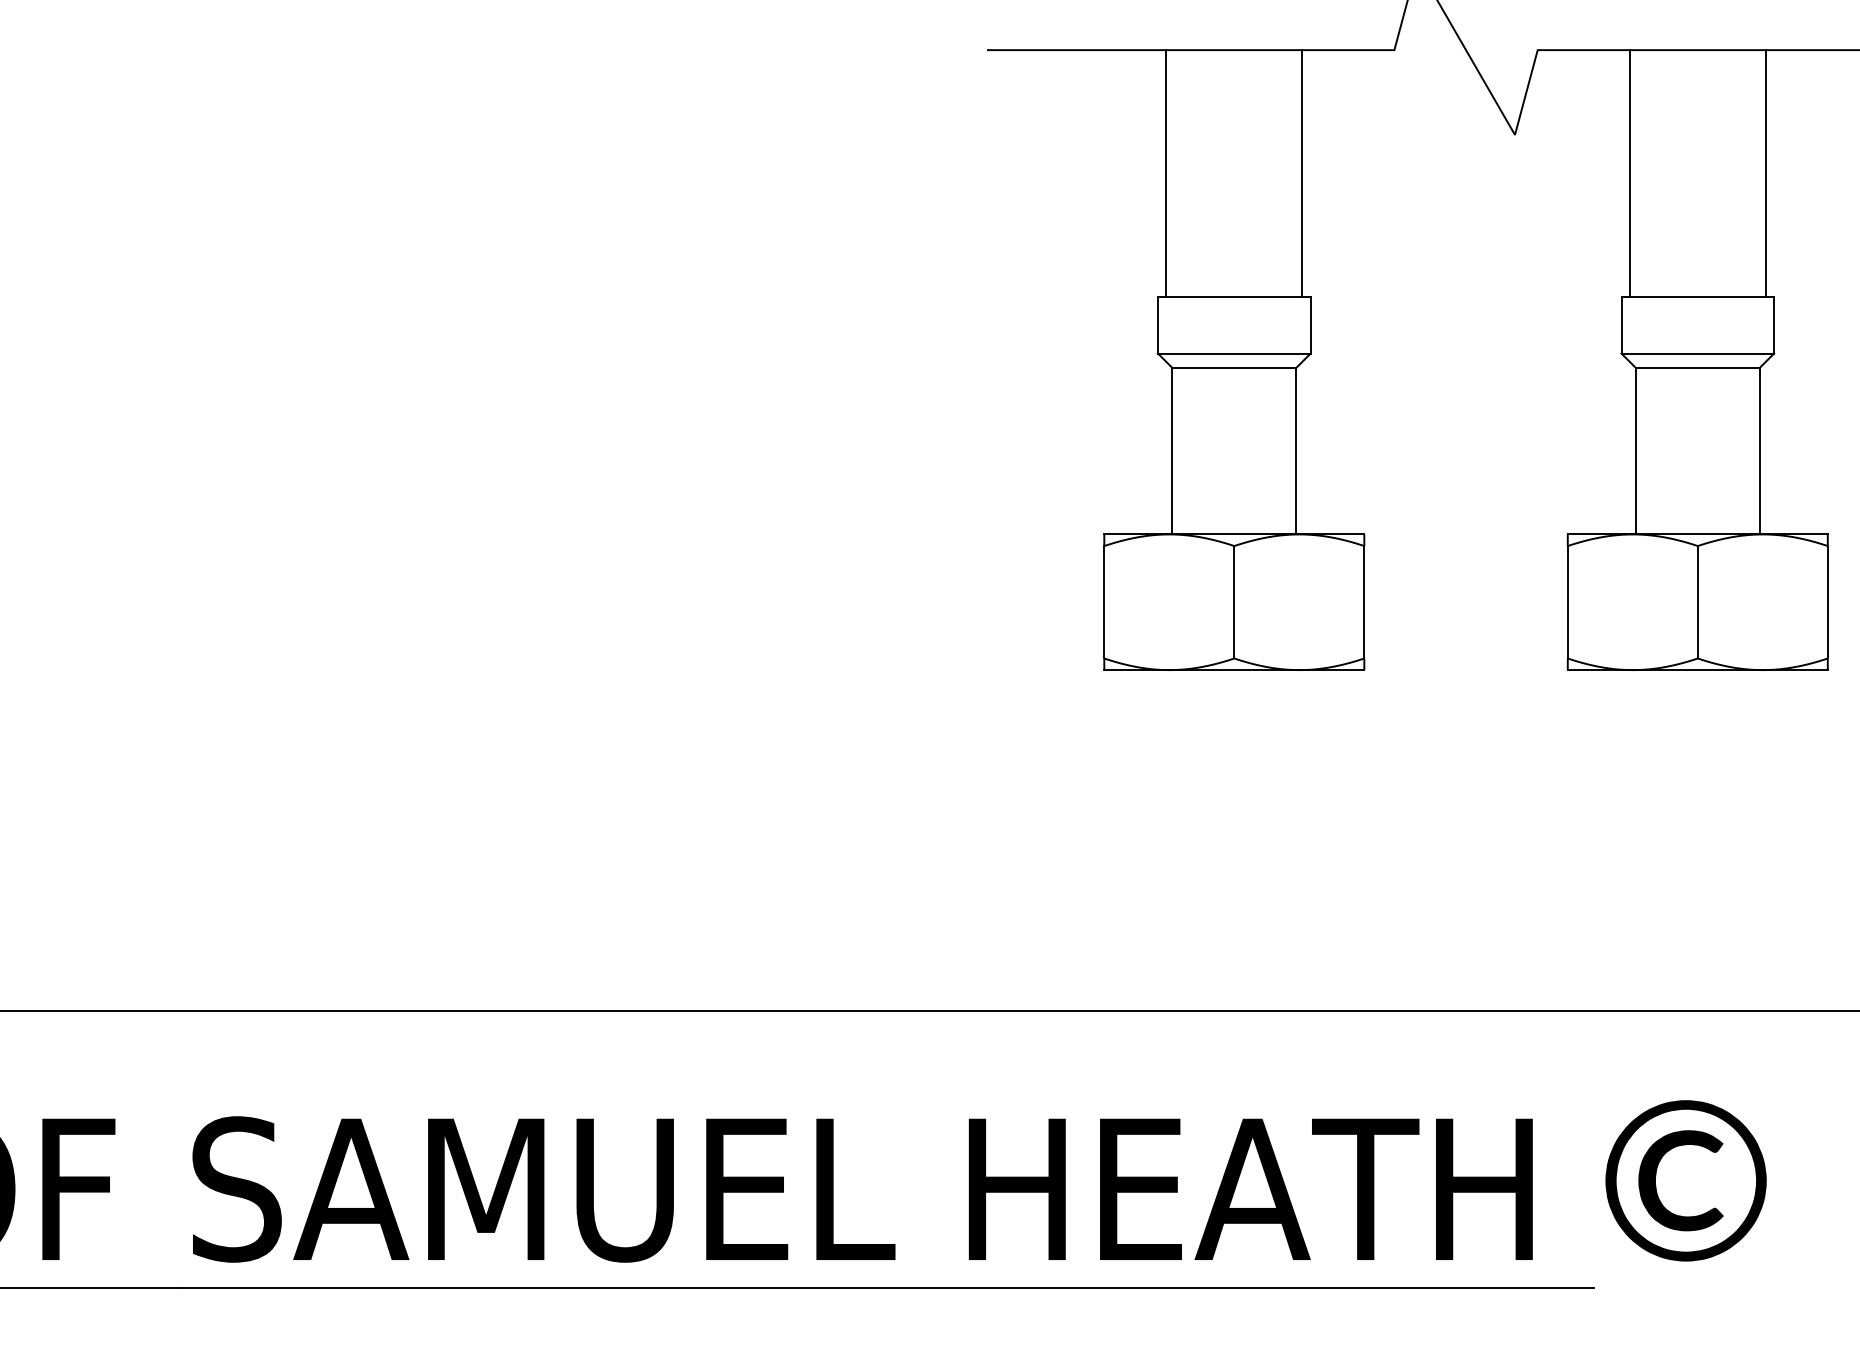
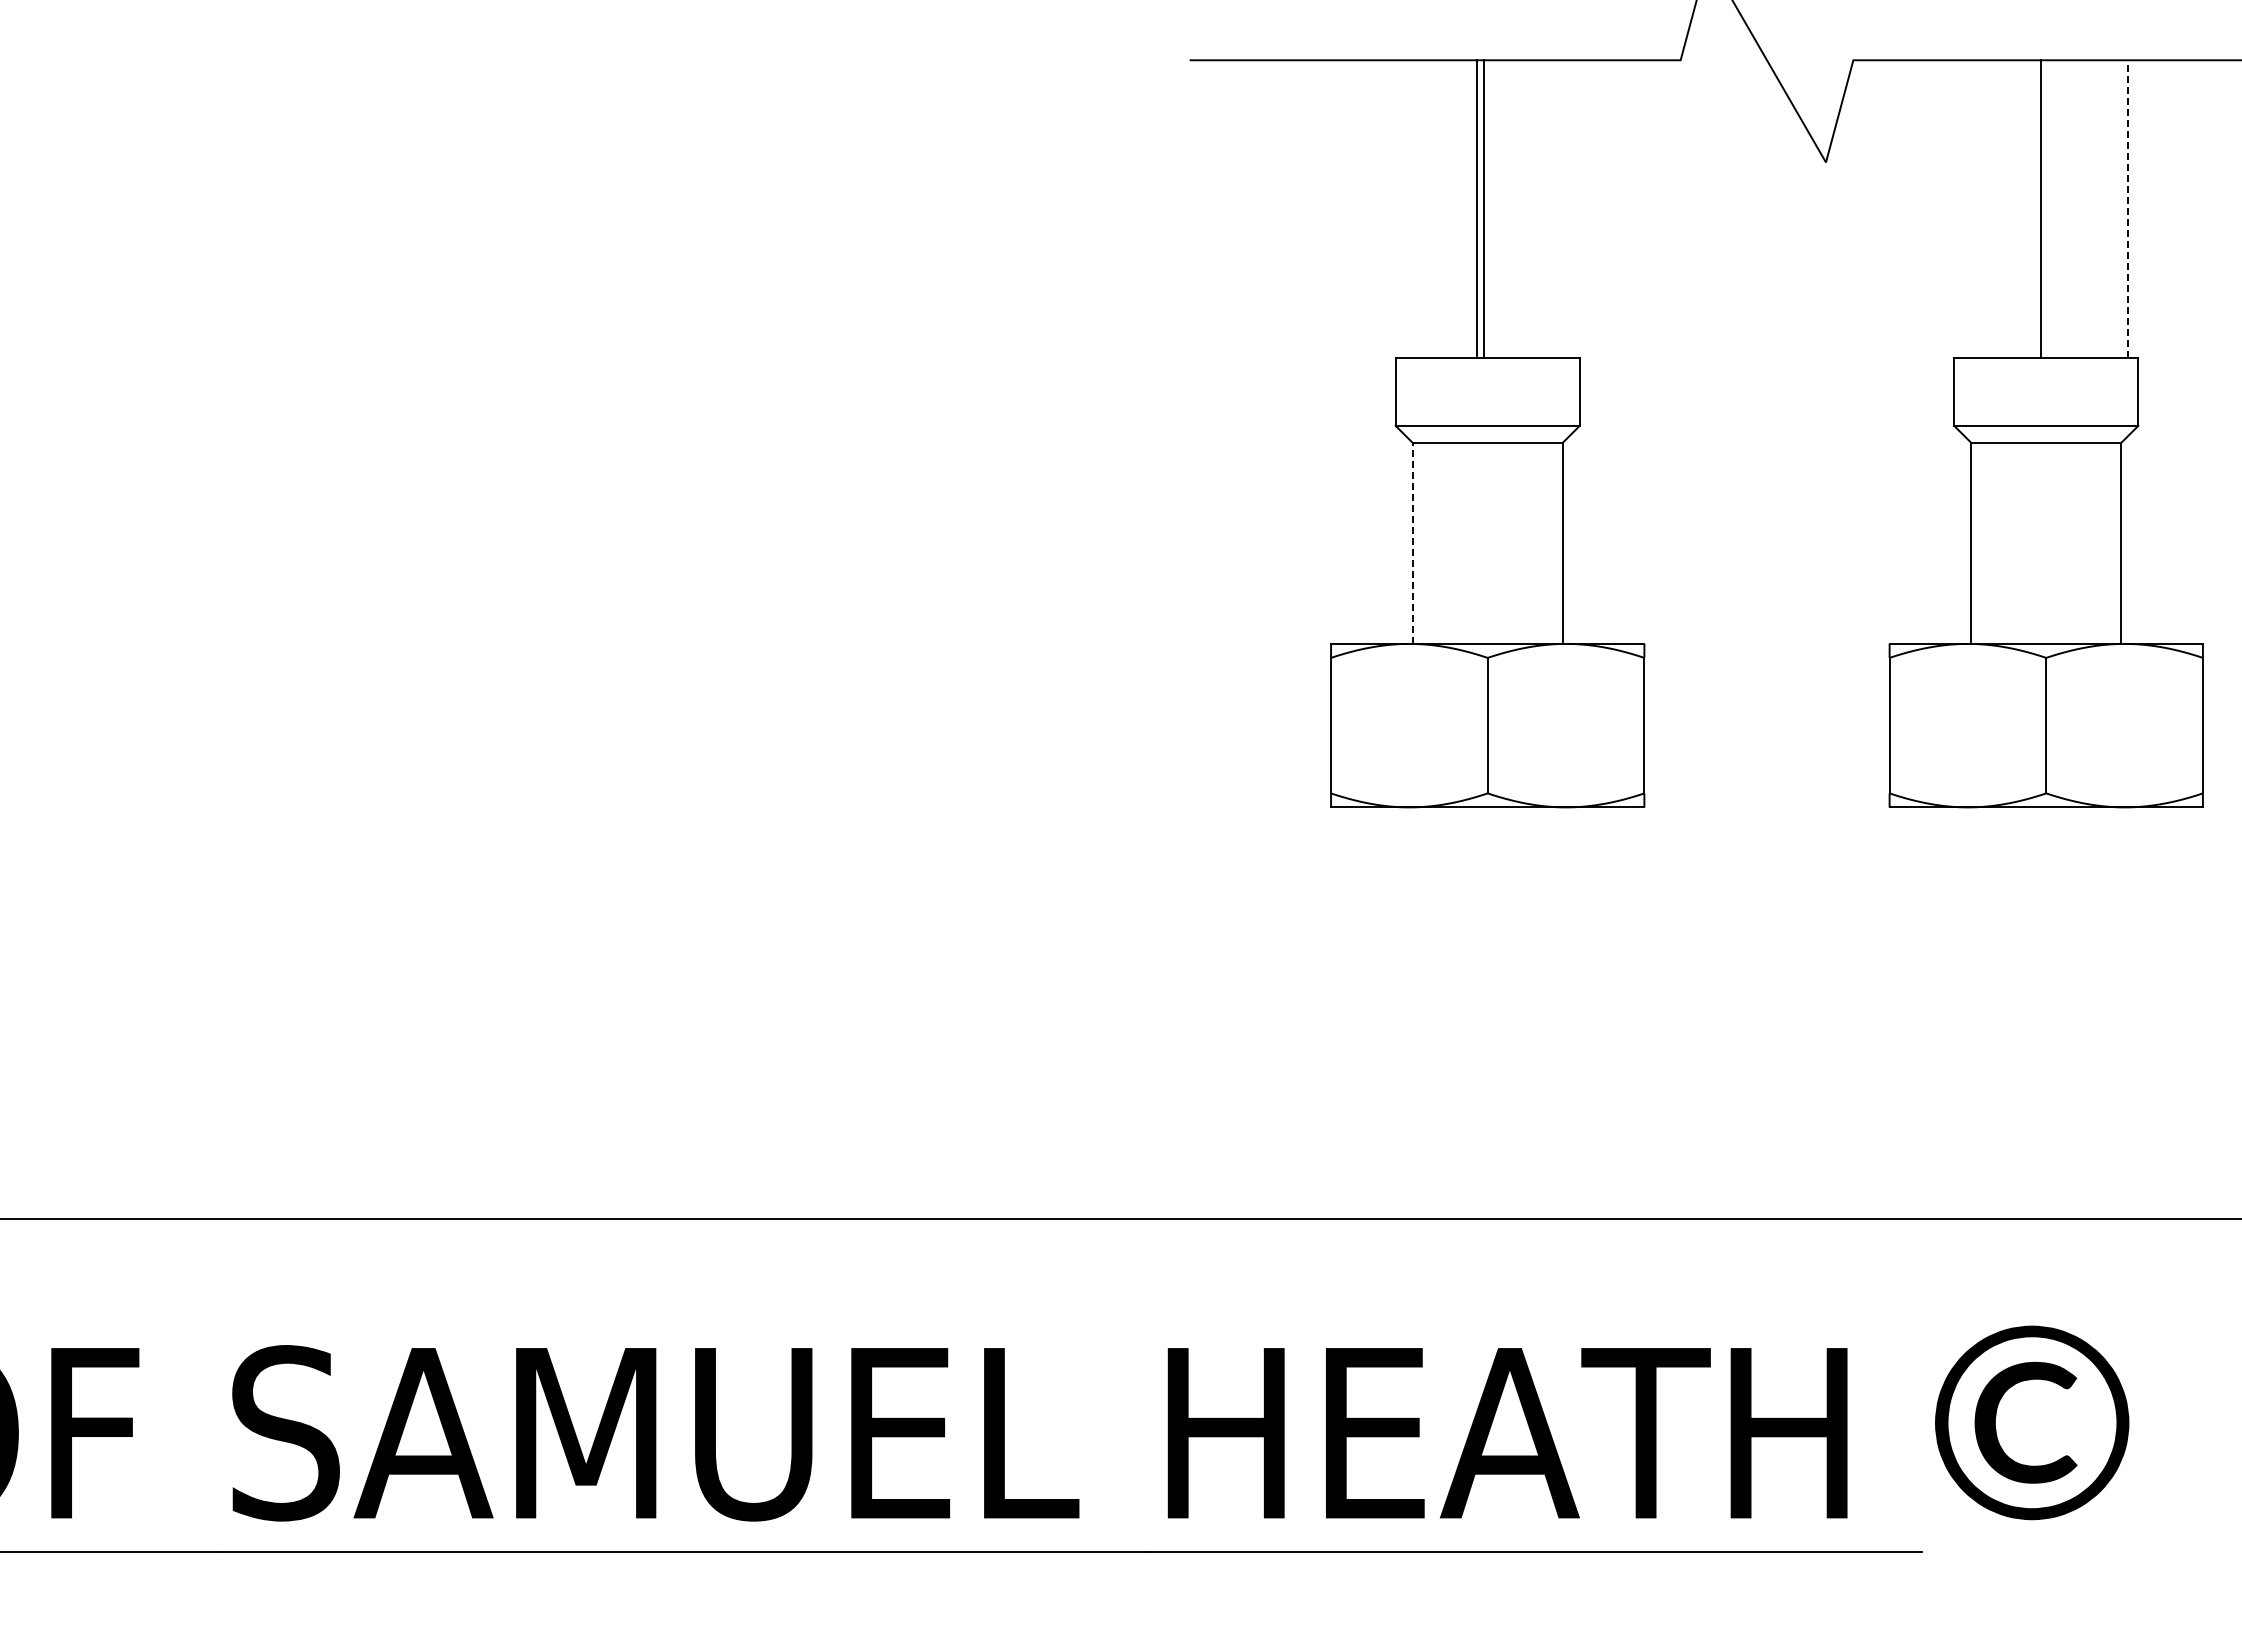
line: (1166, 173) -> (1483, 208), moved
line: (1302, 173) -> (1477, 208), moved
line: (1629, 173) -> (2040, 208), moved
line: (1766, 173) -> (2128, 209), solid -> dashed
line: (1171, 450) -> (1412, 542), solid -> dashed

